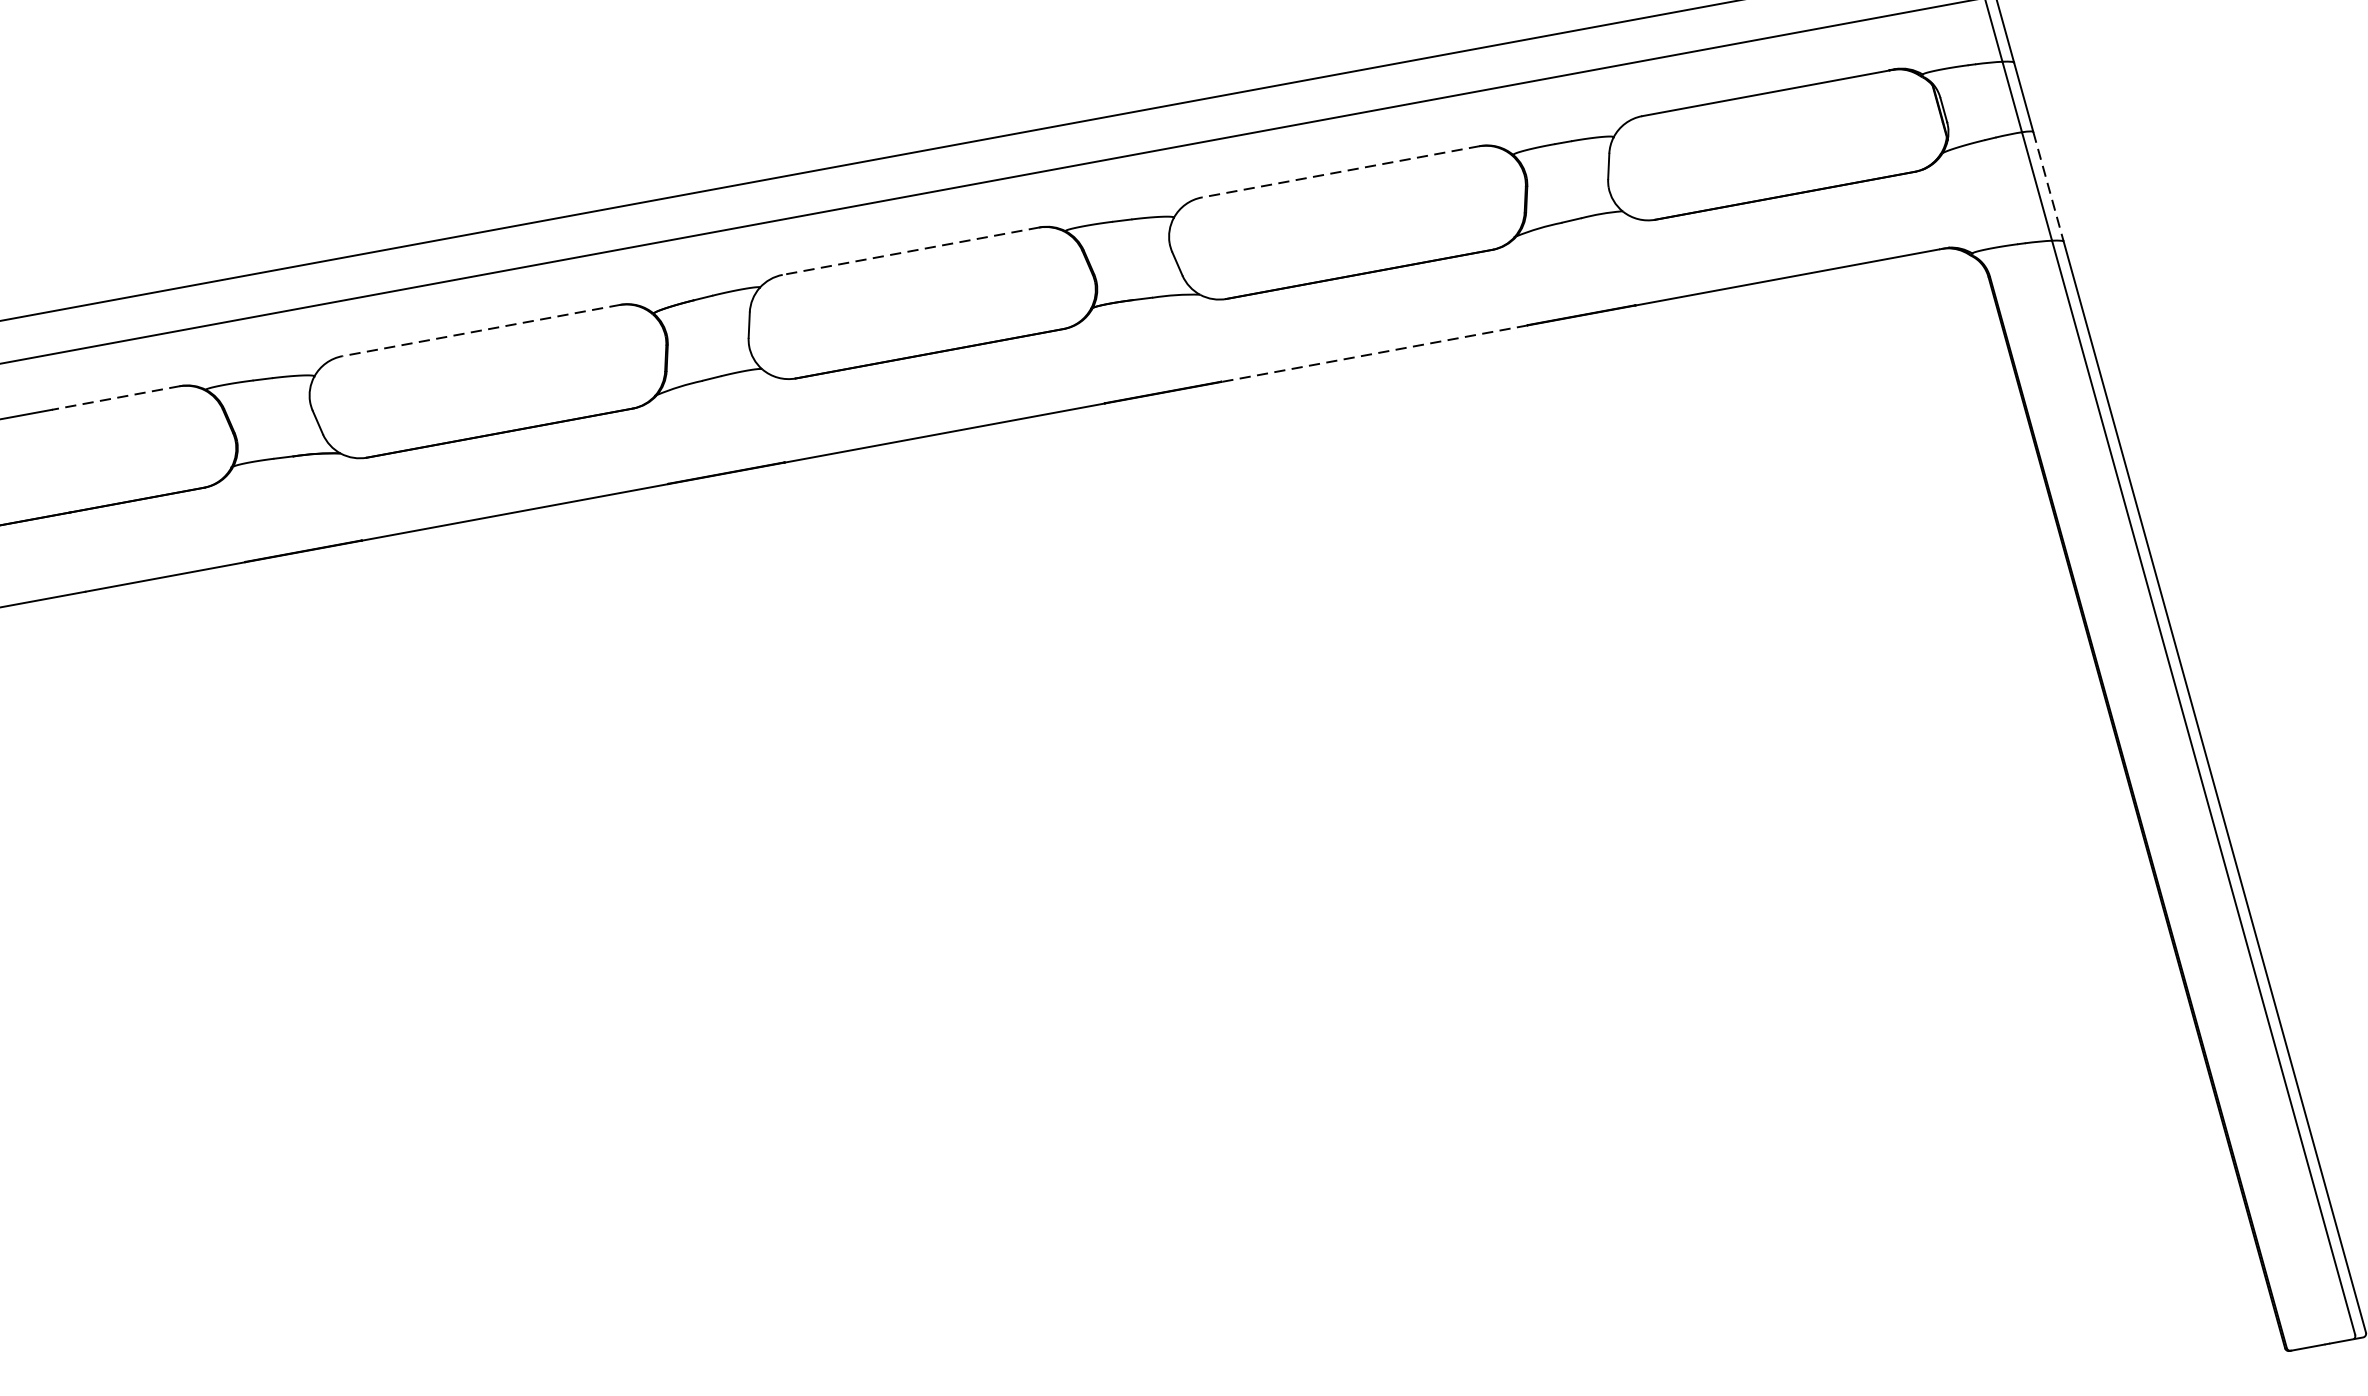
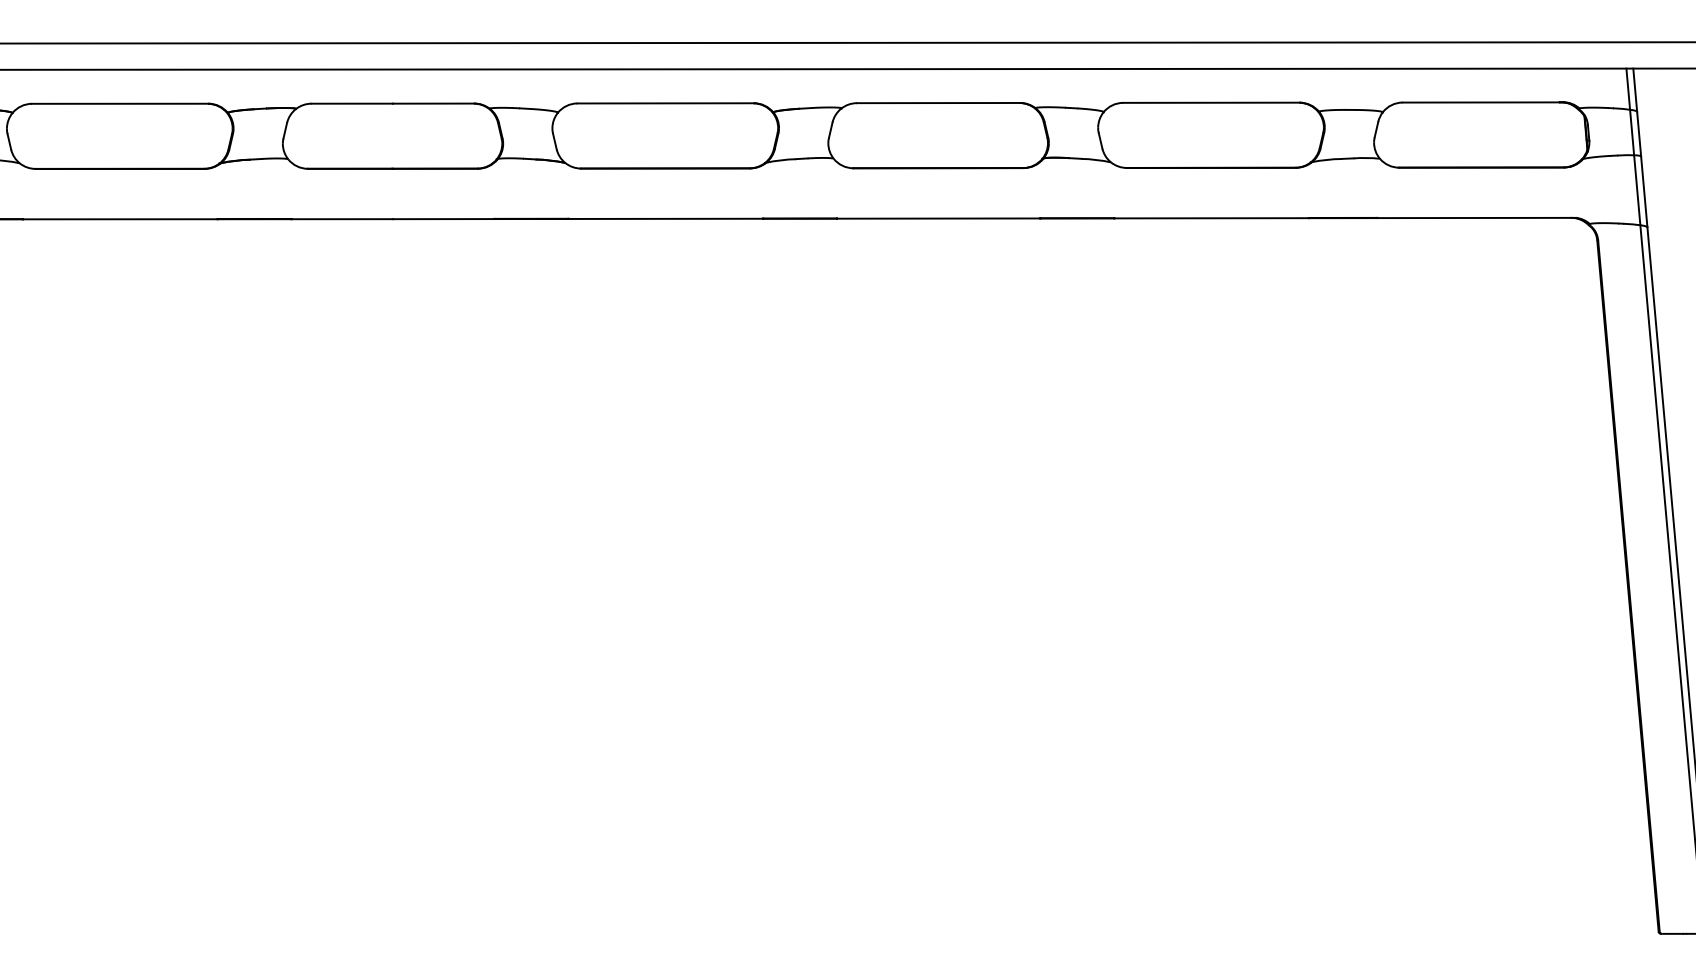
line: (1339, 171) -> (1210, 102), dashed -> solid
line: (2049, 187) -> (1644, 192), dashed -> solid
line: (911, 251) -> (938, 103), dashed -> solid
line: (481, 330) -> (665, 103), dashed -> solid
line: (1374, 354) -> (1211, 218), dashed -> solid
line: (115, 397) -> (433, 103), dashed -> solid

